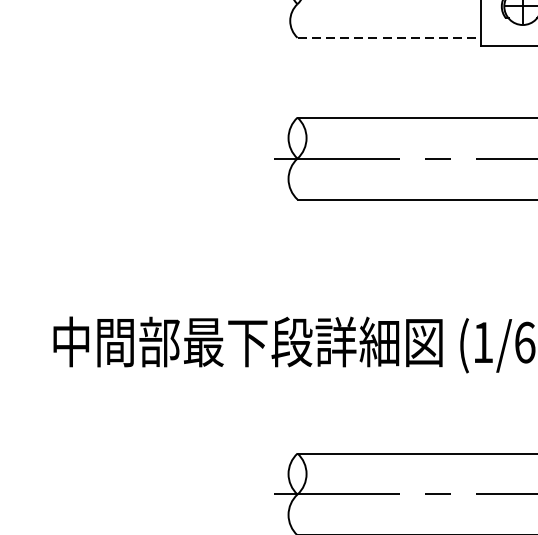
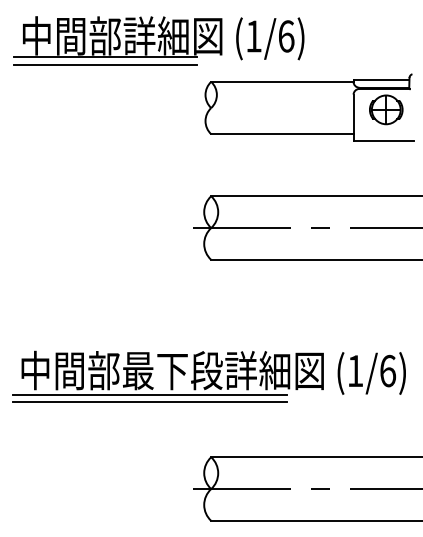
line: (389, 38) -> (282, 134), dashed -> solid
line: (218, 372) -> (149, 394), added
line: (218, 383) -> (149, 402), added

